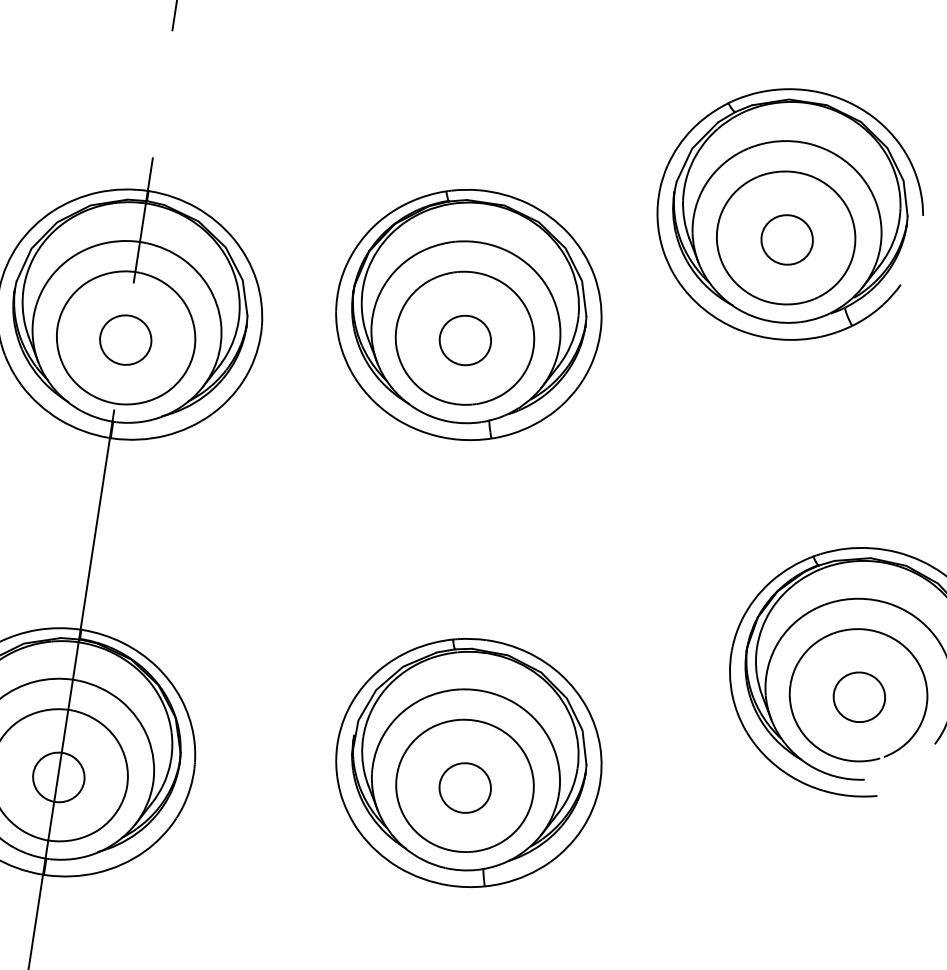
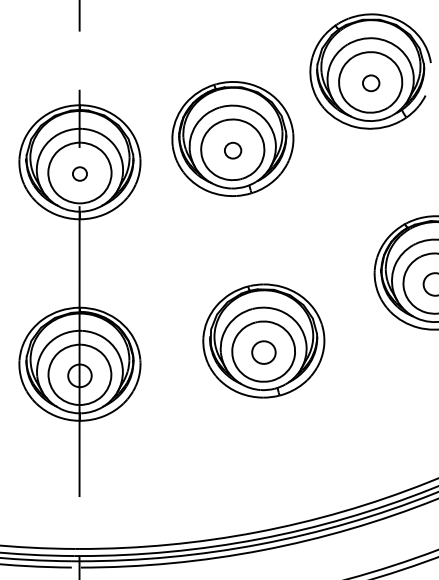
part: (785, 240) -> (370, 83), size x0.7
part: (124, 338) -> (79, 173), size x0.6
part: (464, 339) -> (232, 150), size x0.7

